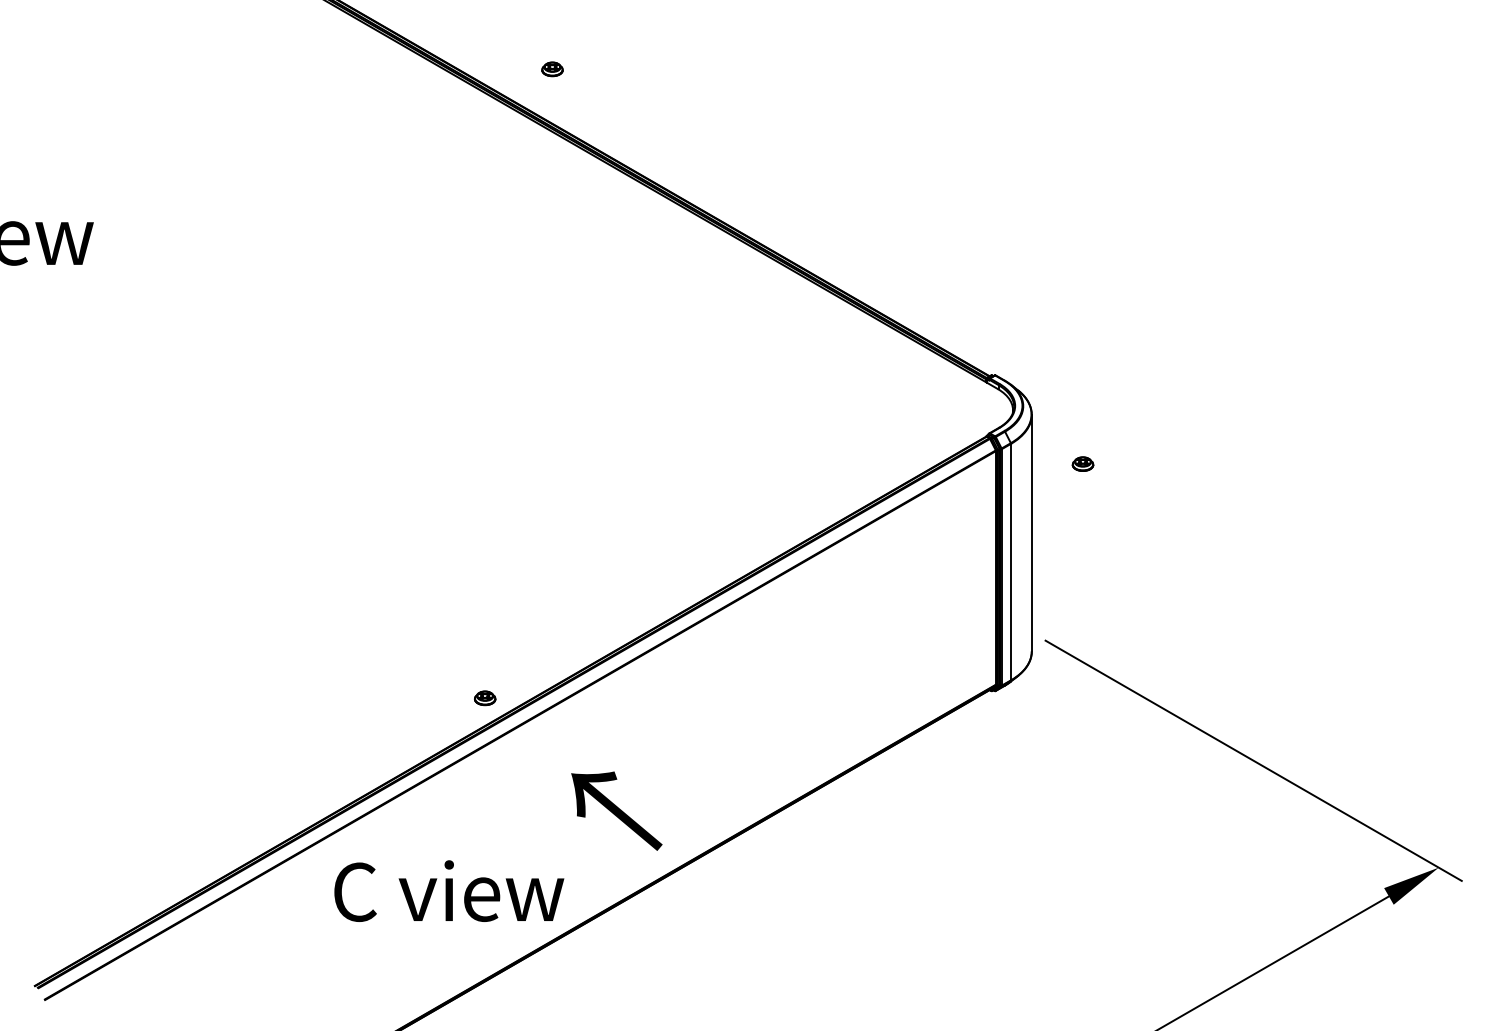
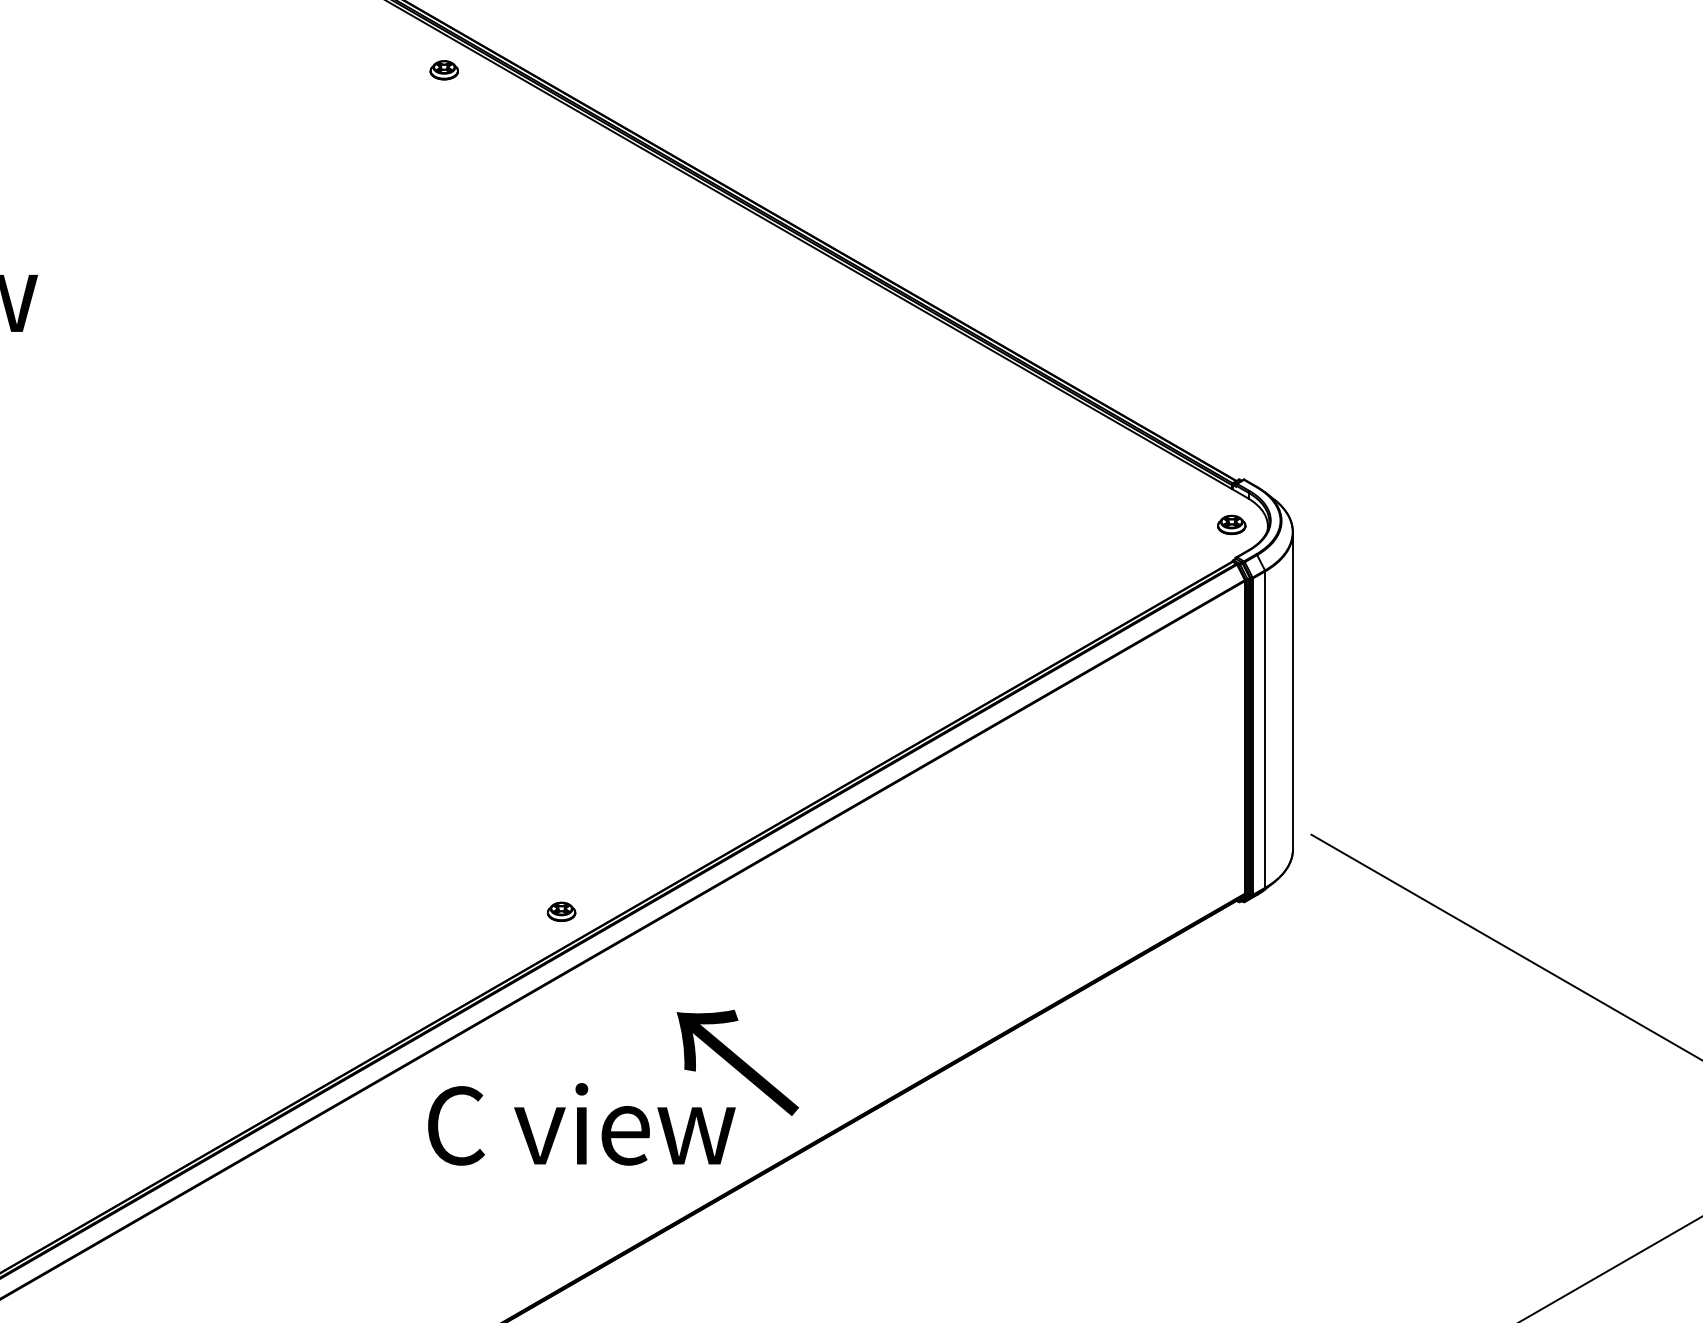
part: (552, 69) -> (444, 70), moved
part: (1082, 463) -> (1231, 524), moved
text: (449, 890) -> (582, 1123), moved

